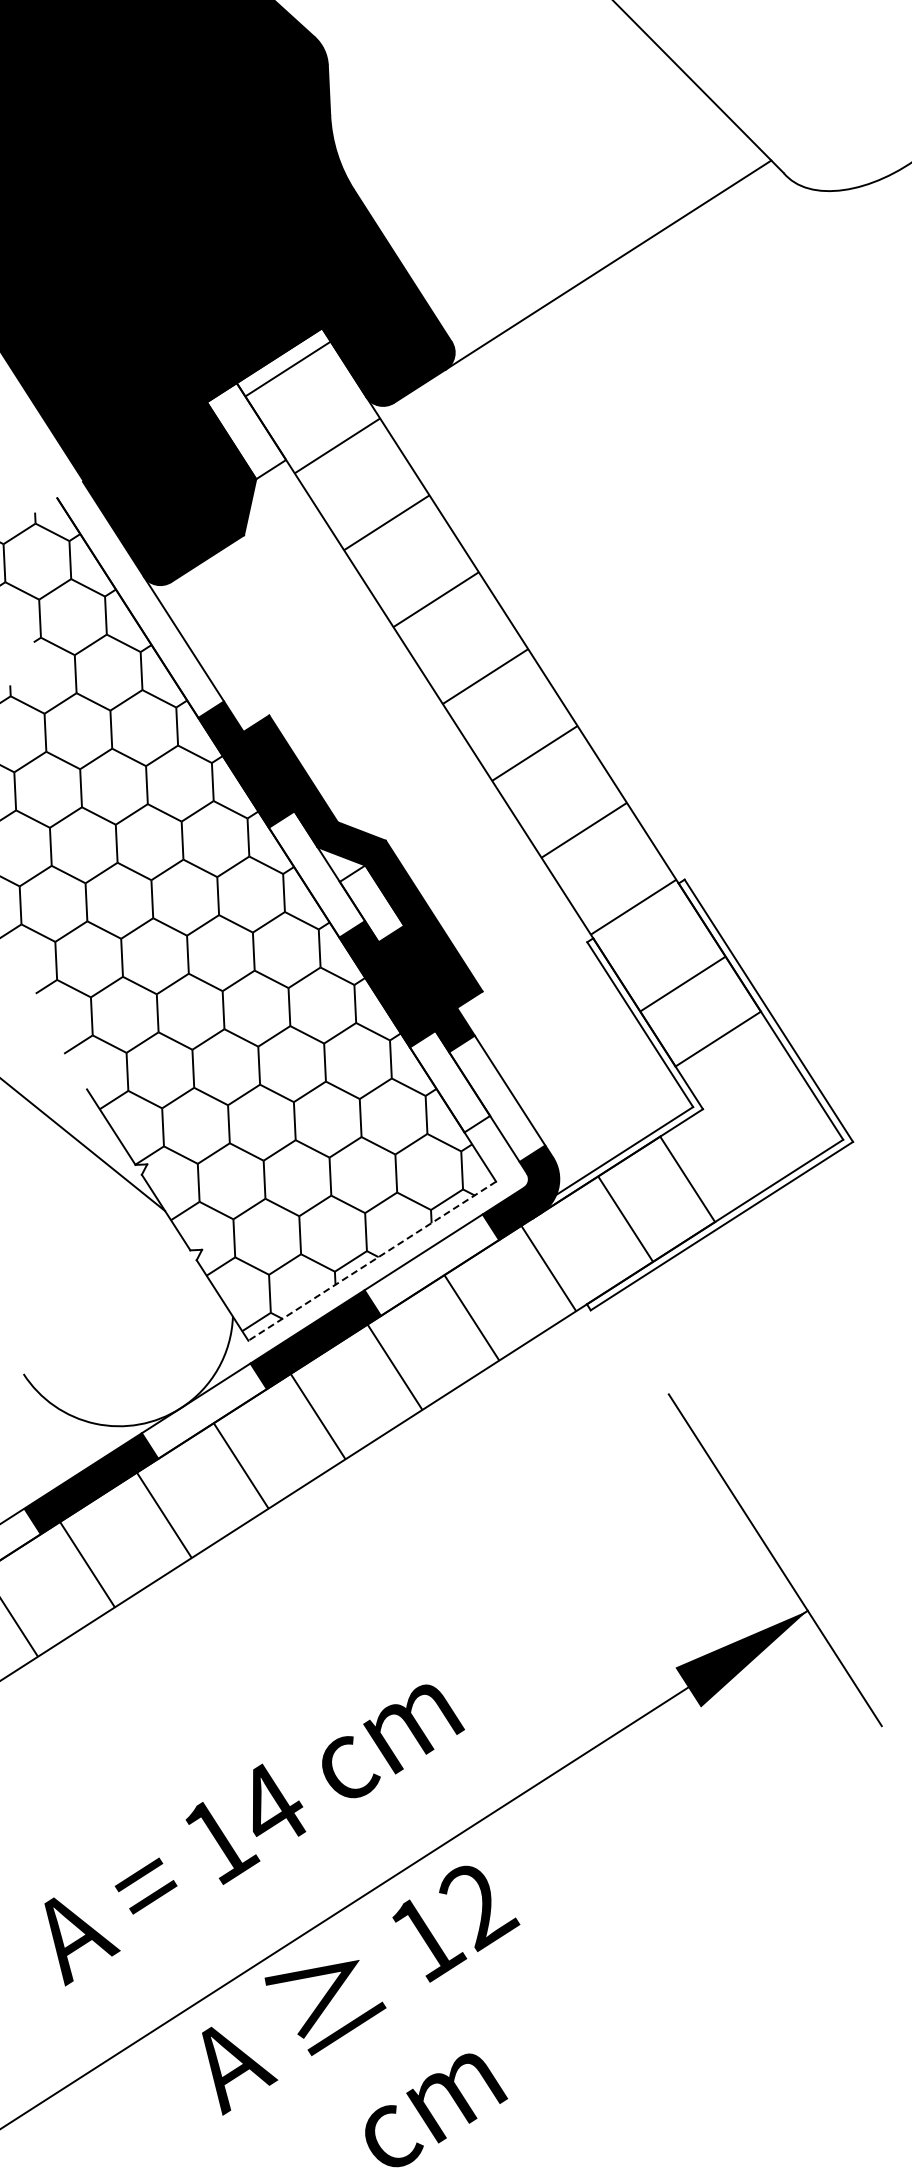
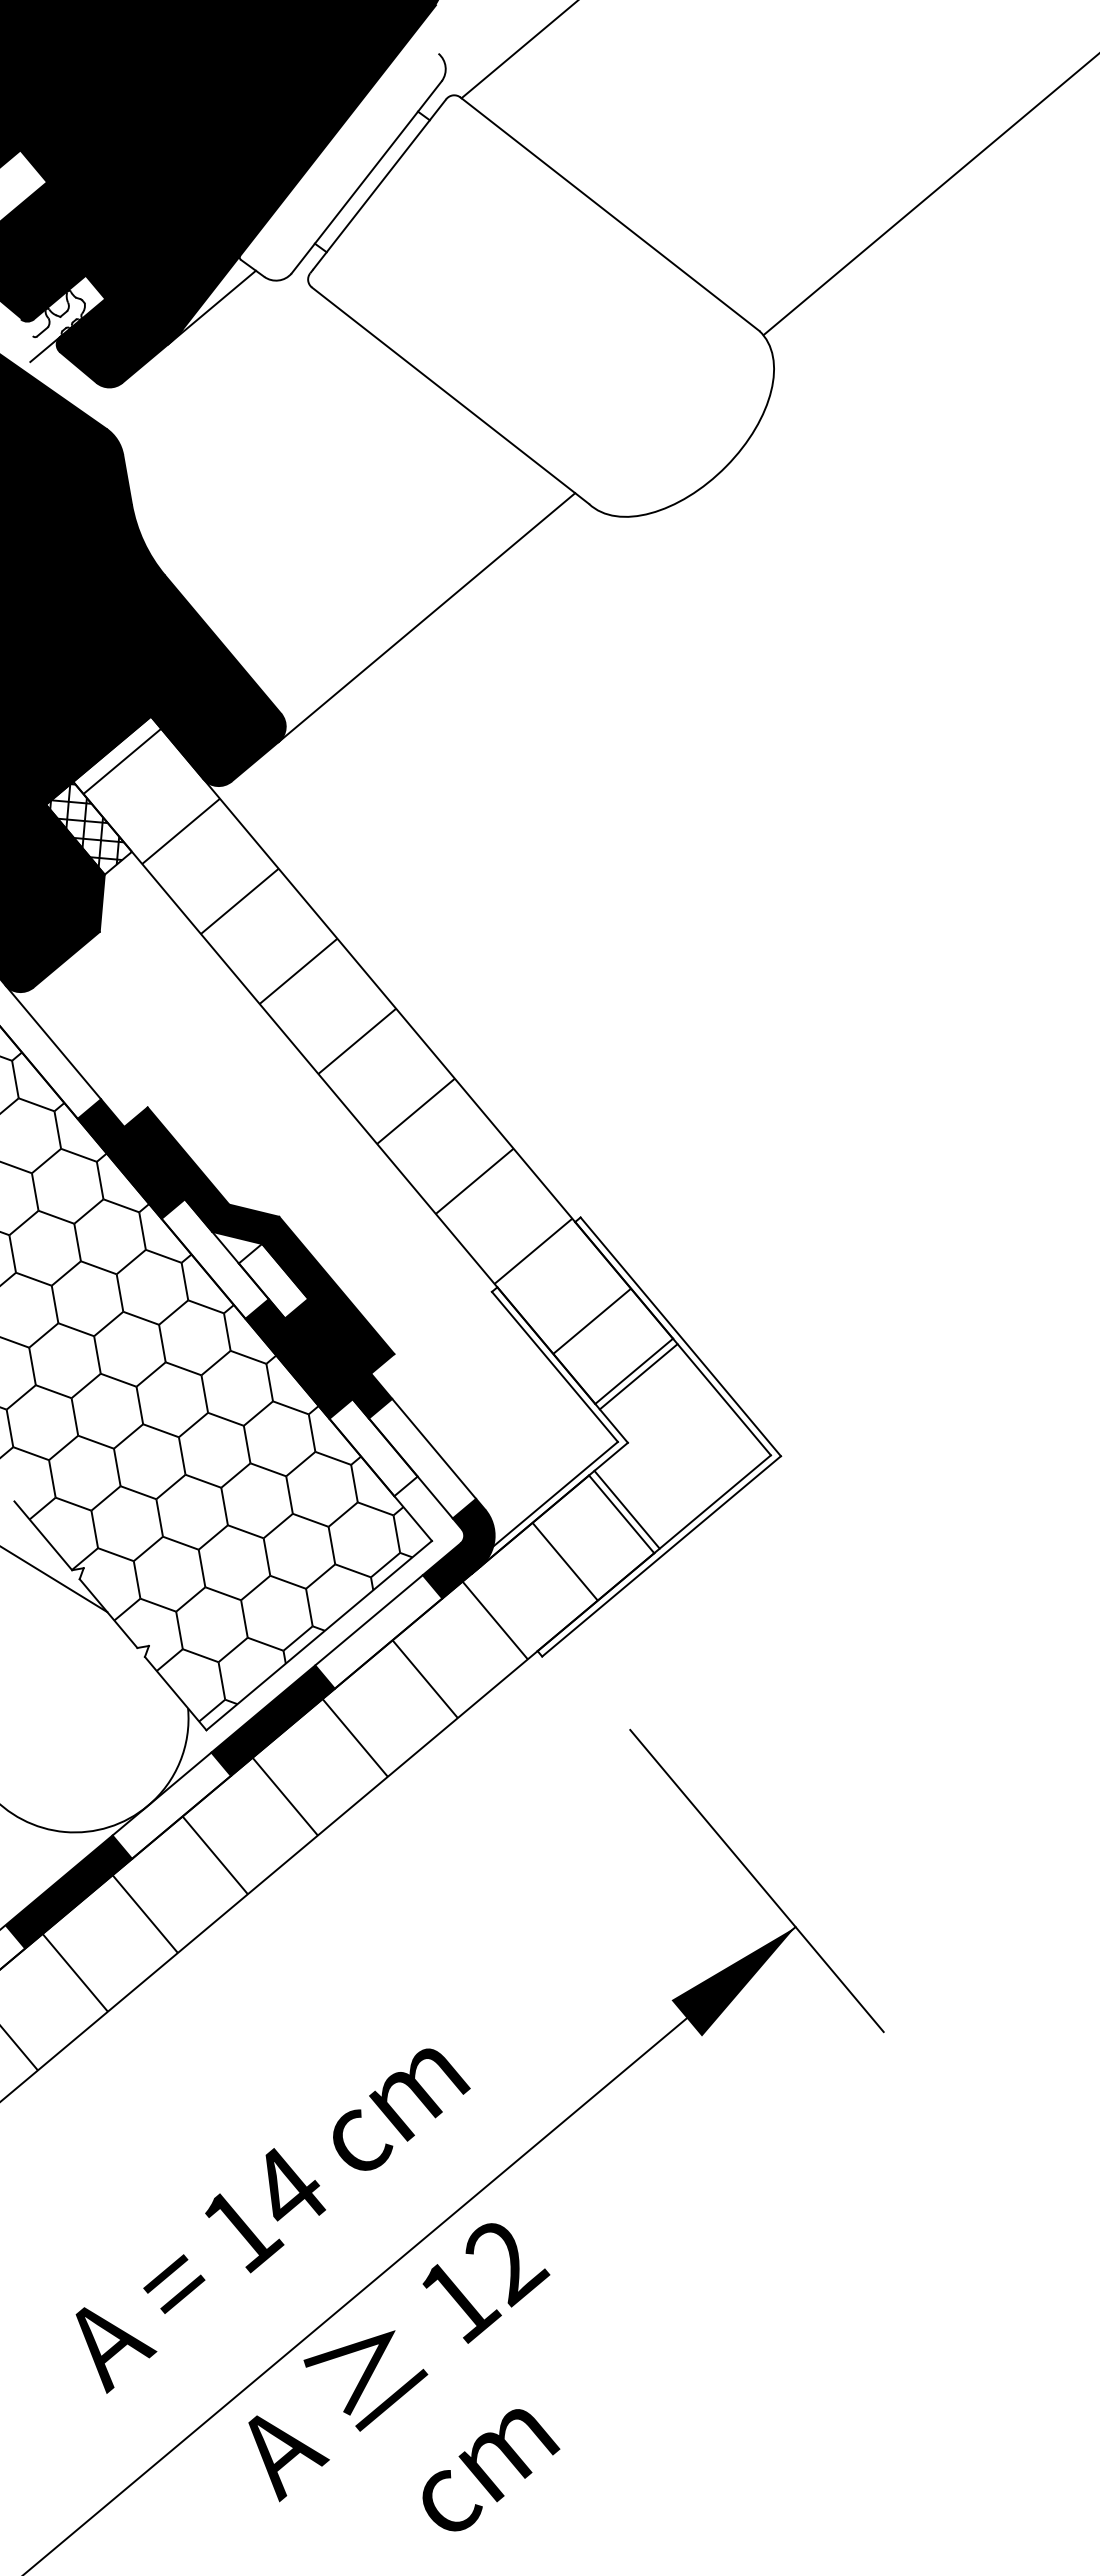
hatch: (244, 428) -> (86, 825), added
line: (721, 1044) -> (638, 1376), added
line: (693, 1175) -> (626, 1509), added
line: (371, 1260) -> (318, 1635), dashed -> solid

